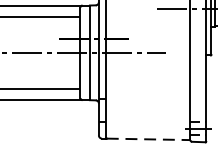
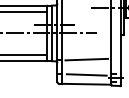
line: (148, 97) -> (86, 59), added
line: (148, 122) -> (86, 74), added
line: (148, 139) -> (86, 84), dashed -> solid

